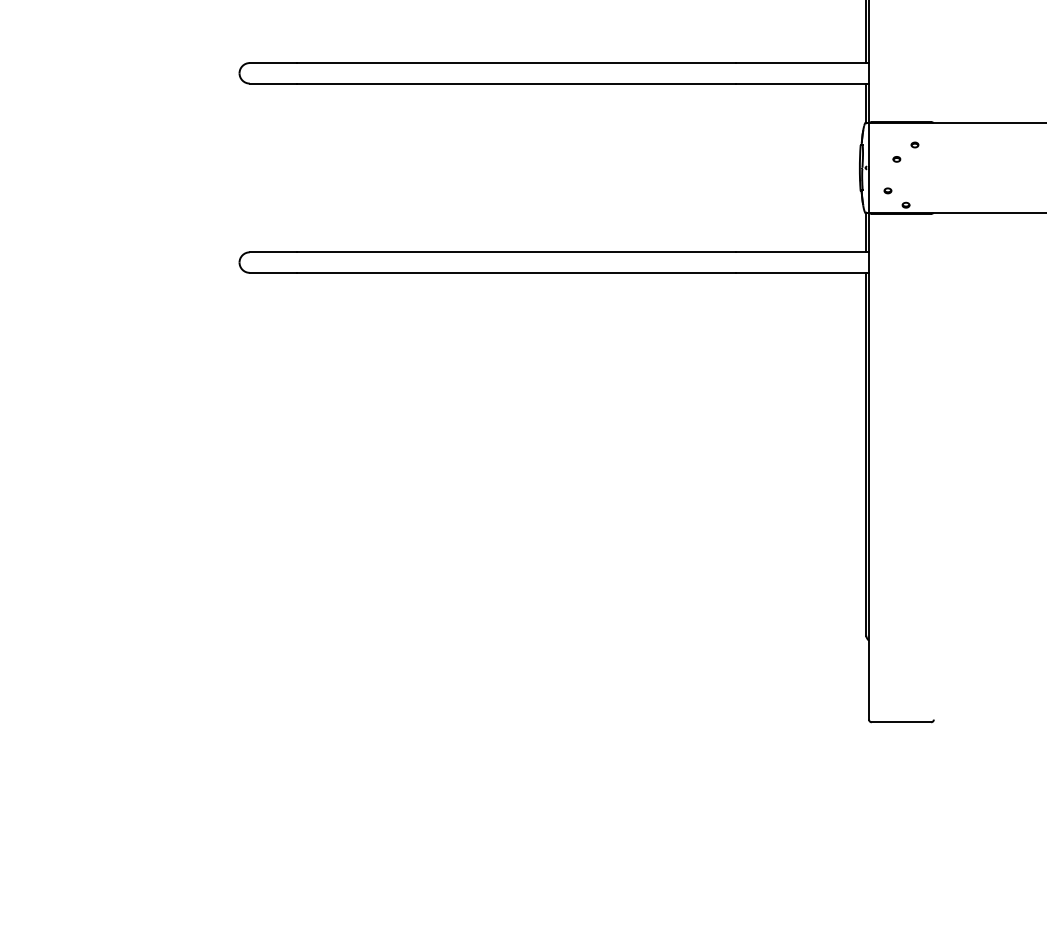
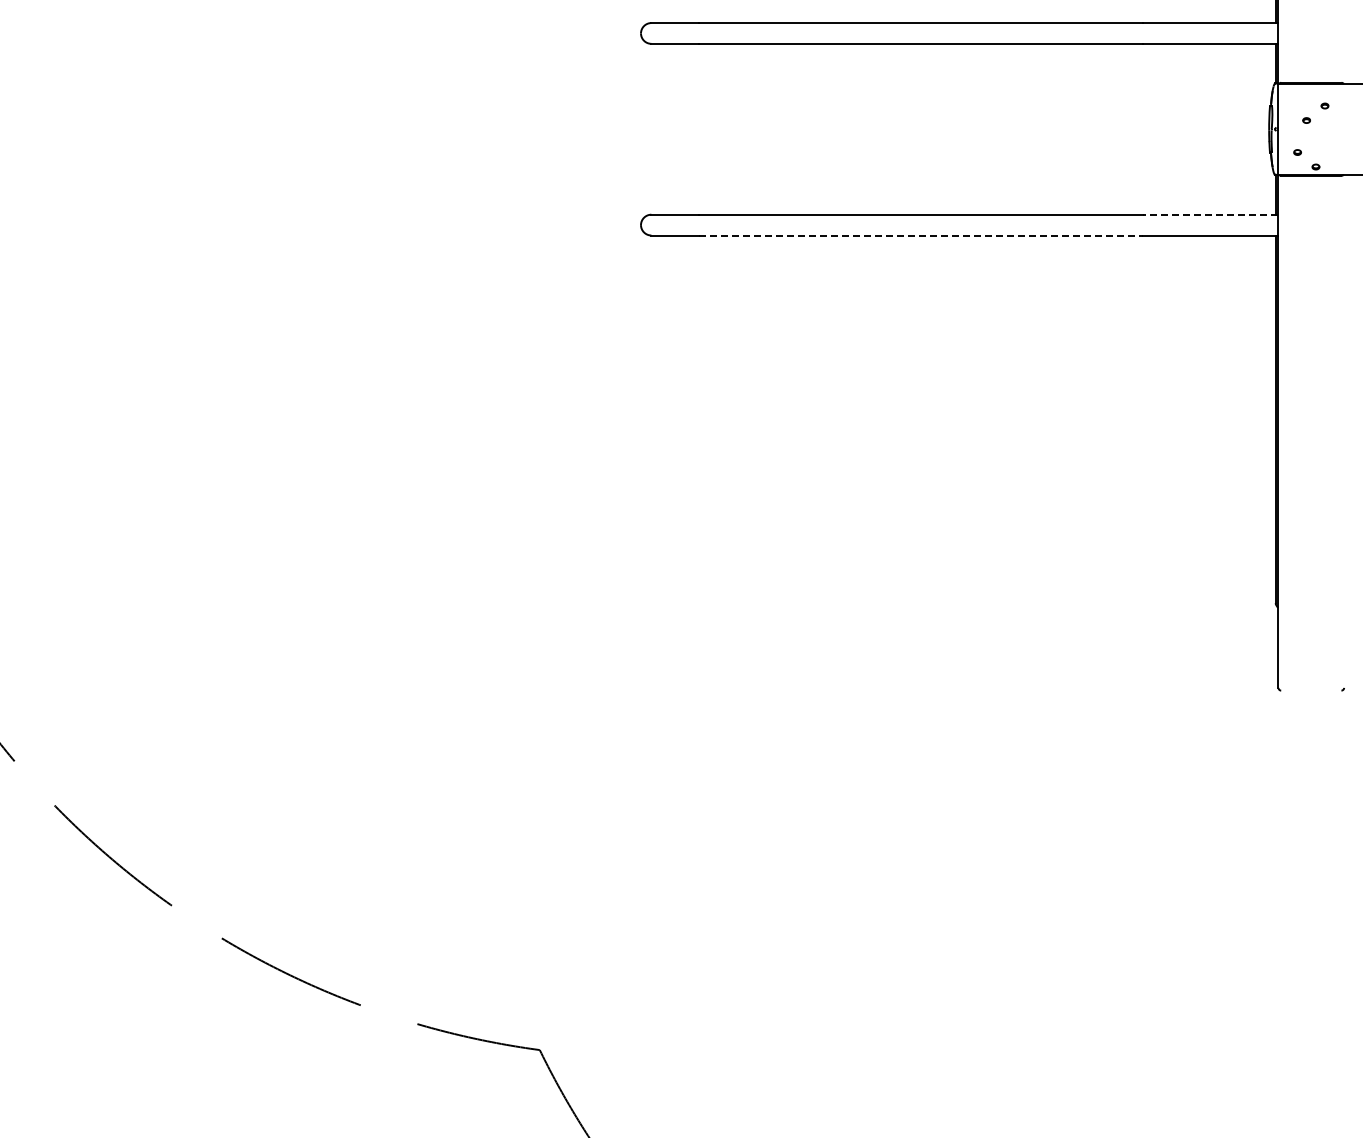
line: (801, 252) -> (1210, 214), solid -> dashed
line: (516, 272) -> (921, 235), solid -> dashed
line: (901, 722) -> (1311, 690), removed

